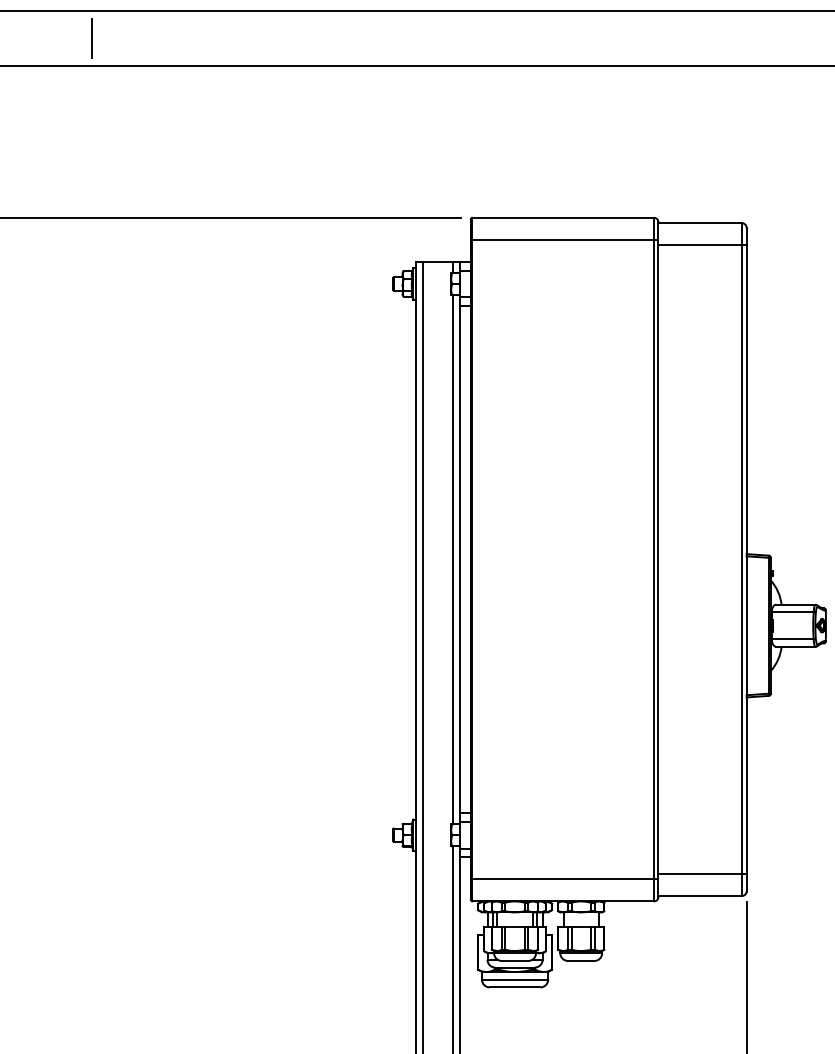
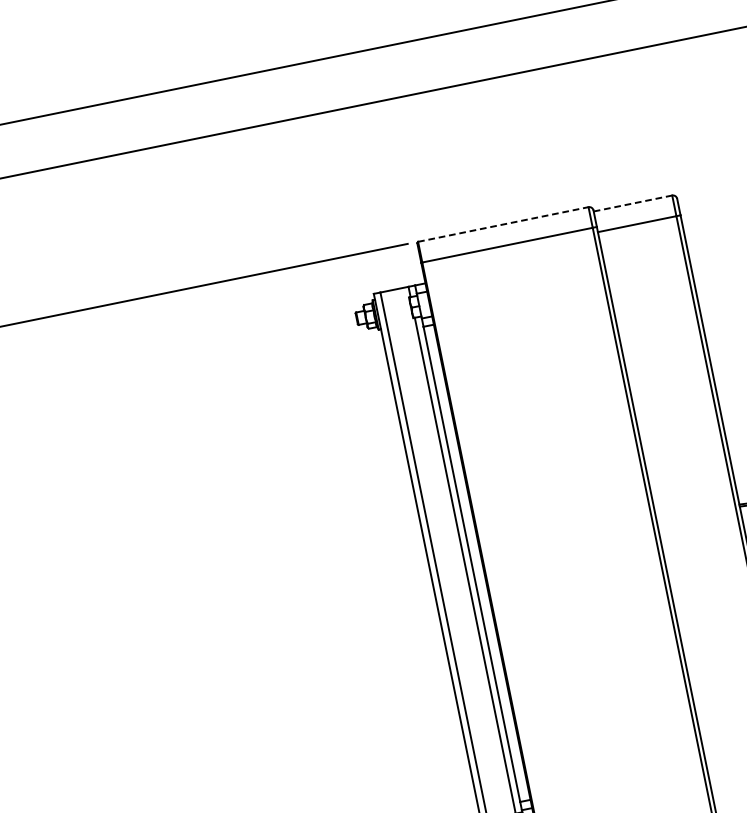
line: (91, 37) -> (27, 145), removed
line: (563, 217) -> (503, 224), solid -> dashed
line: (700, 223) -> (633, 203), solid -> dashed

